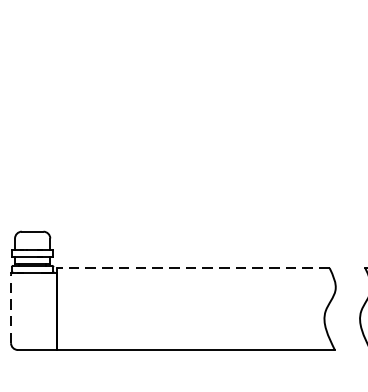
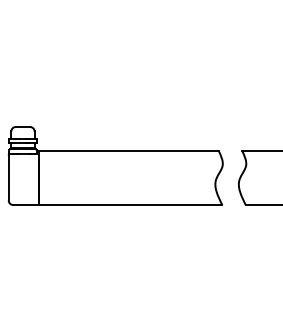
line: (192, 268) -> (128, 151), dashed -> solid
line: (10, 308) -> (8, 177), dashed -> solid

